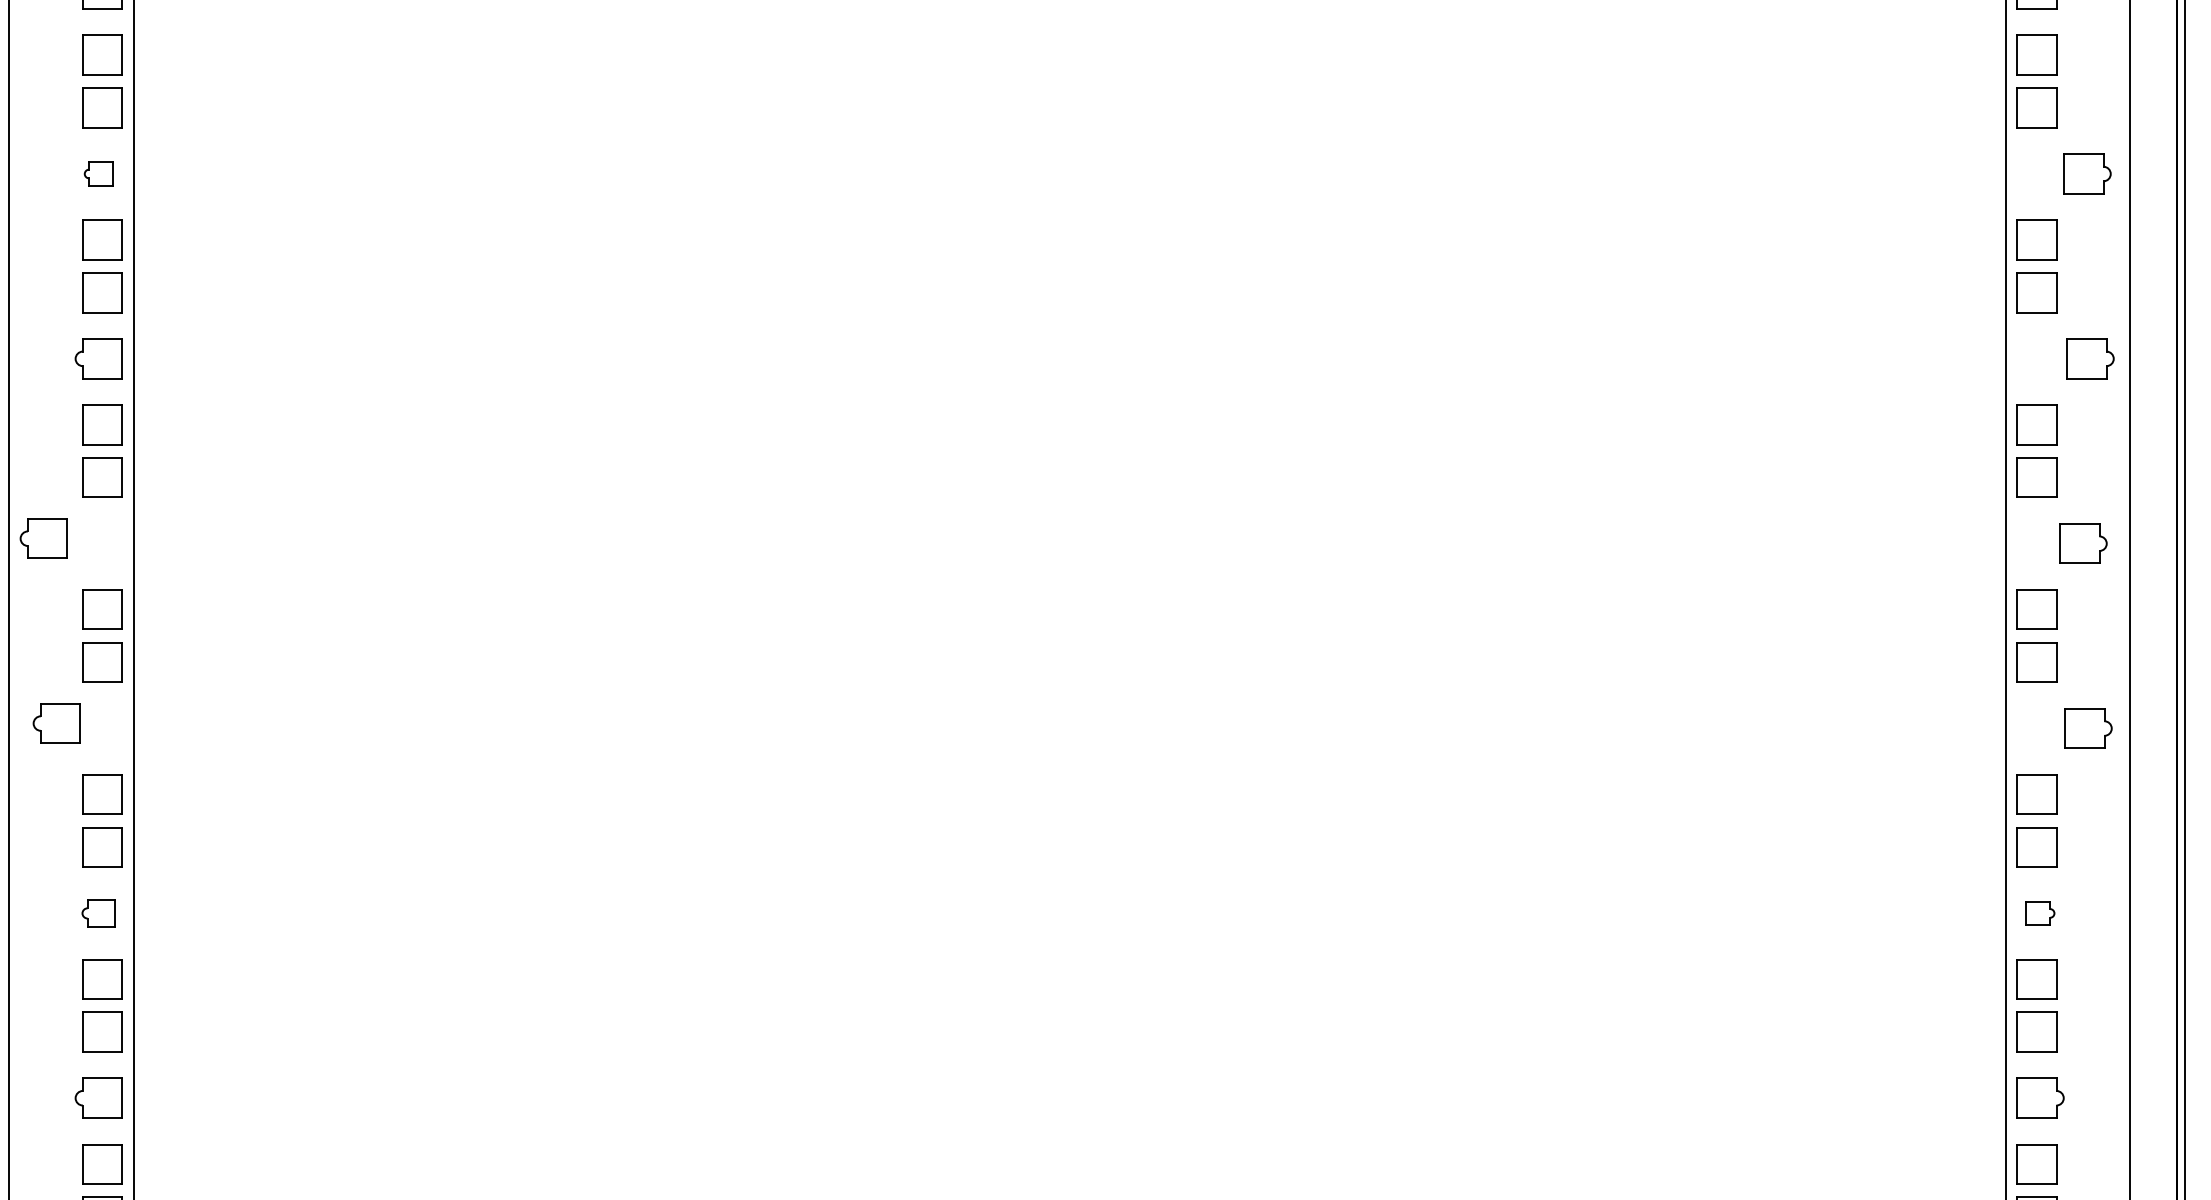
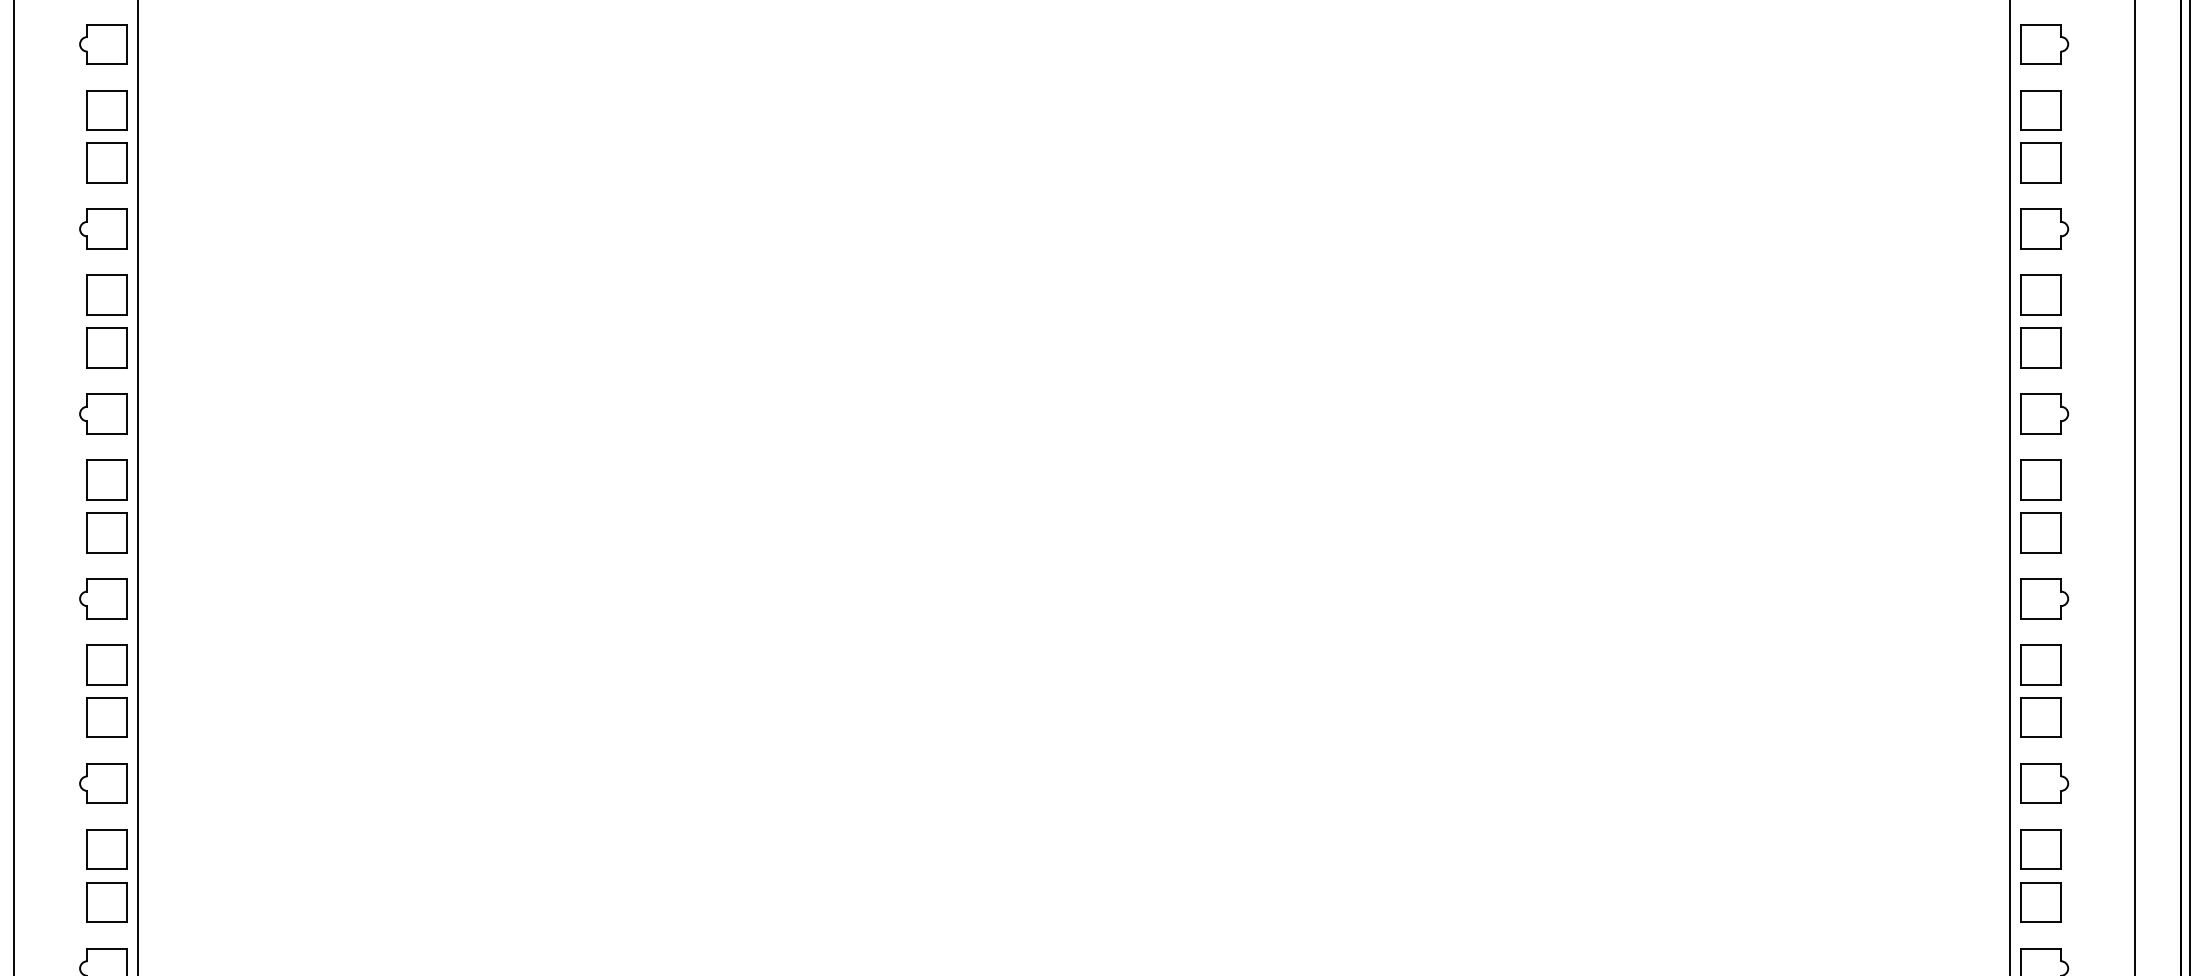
part: (98, 173) -> (102, 43), size x1.67
part: (2087, 173) -> (2044, 43), moved
part: (2090, 358) -> (2044, 228), moved
part: (43, 538) -> (102, 413), moved
part: (2083, 543) -> (2044, 413), moved
part: (56, 723) -> (102, 598), moved
part: (2088, 728) -> (2044, 598), moved
part: (98, 913) -> (102, 783), size x1.43
part: (2040, 913) -> (2044, 783), size x1.67

